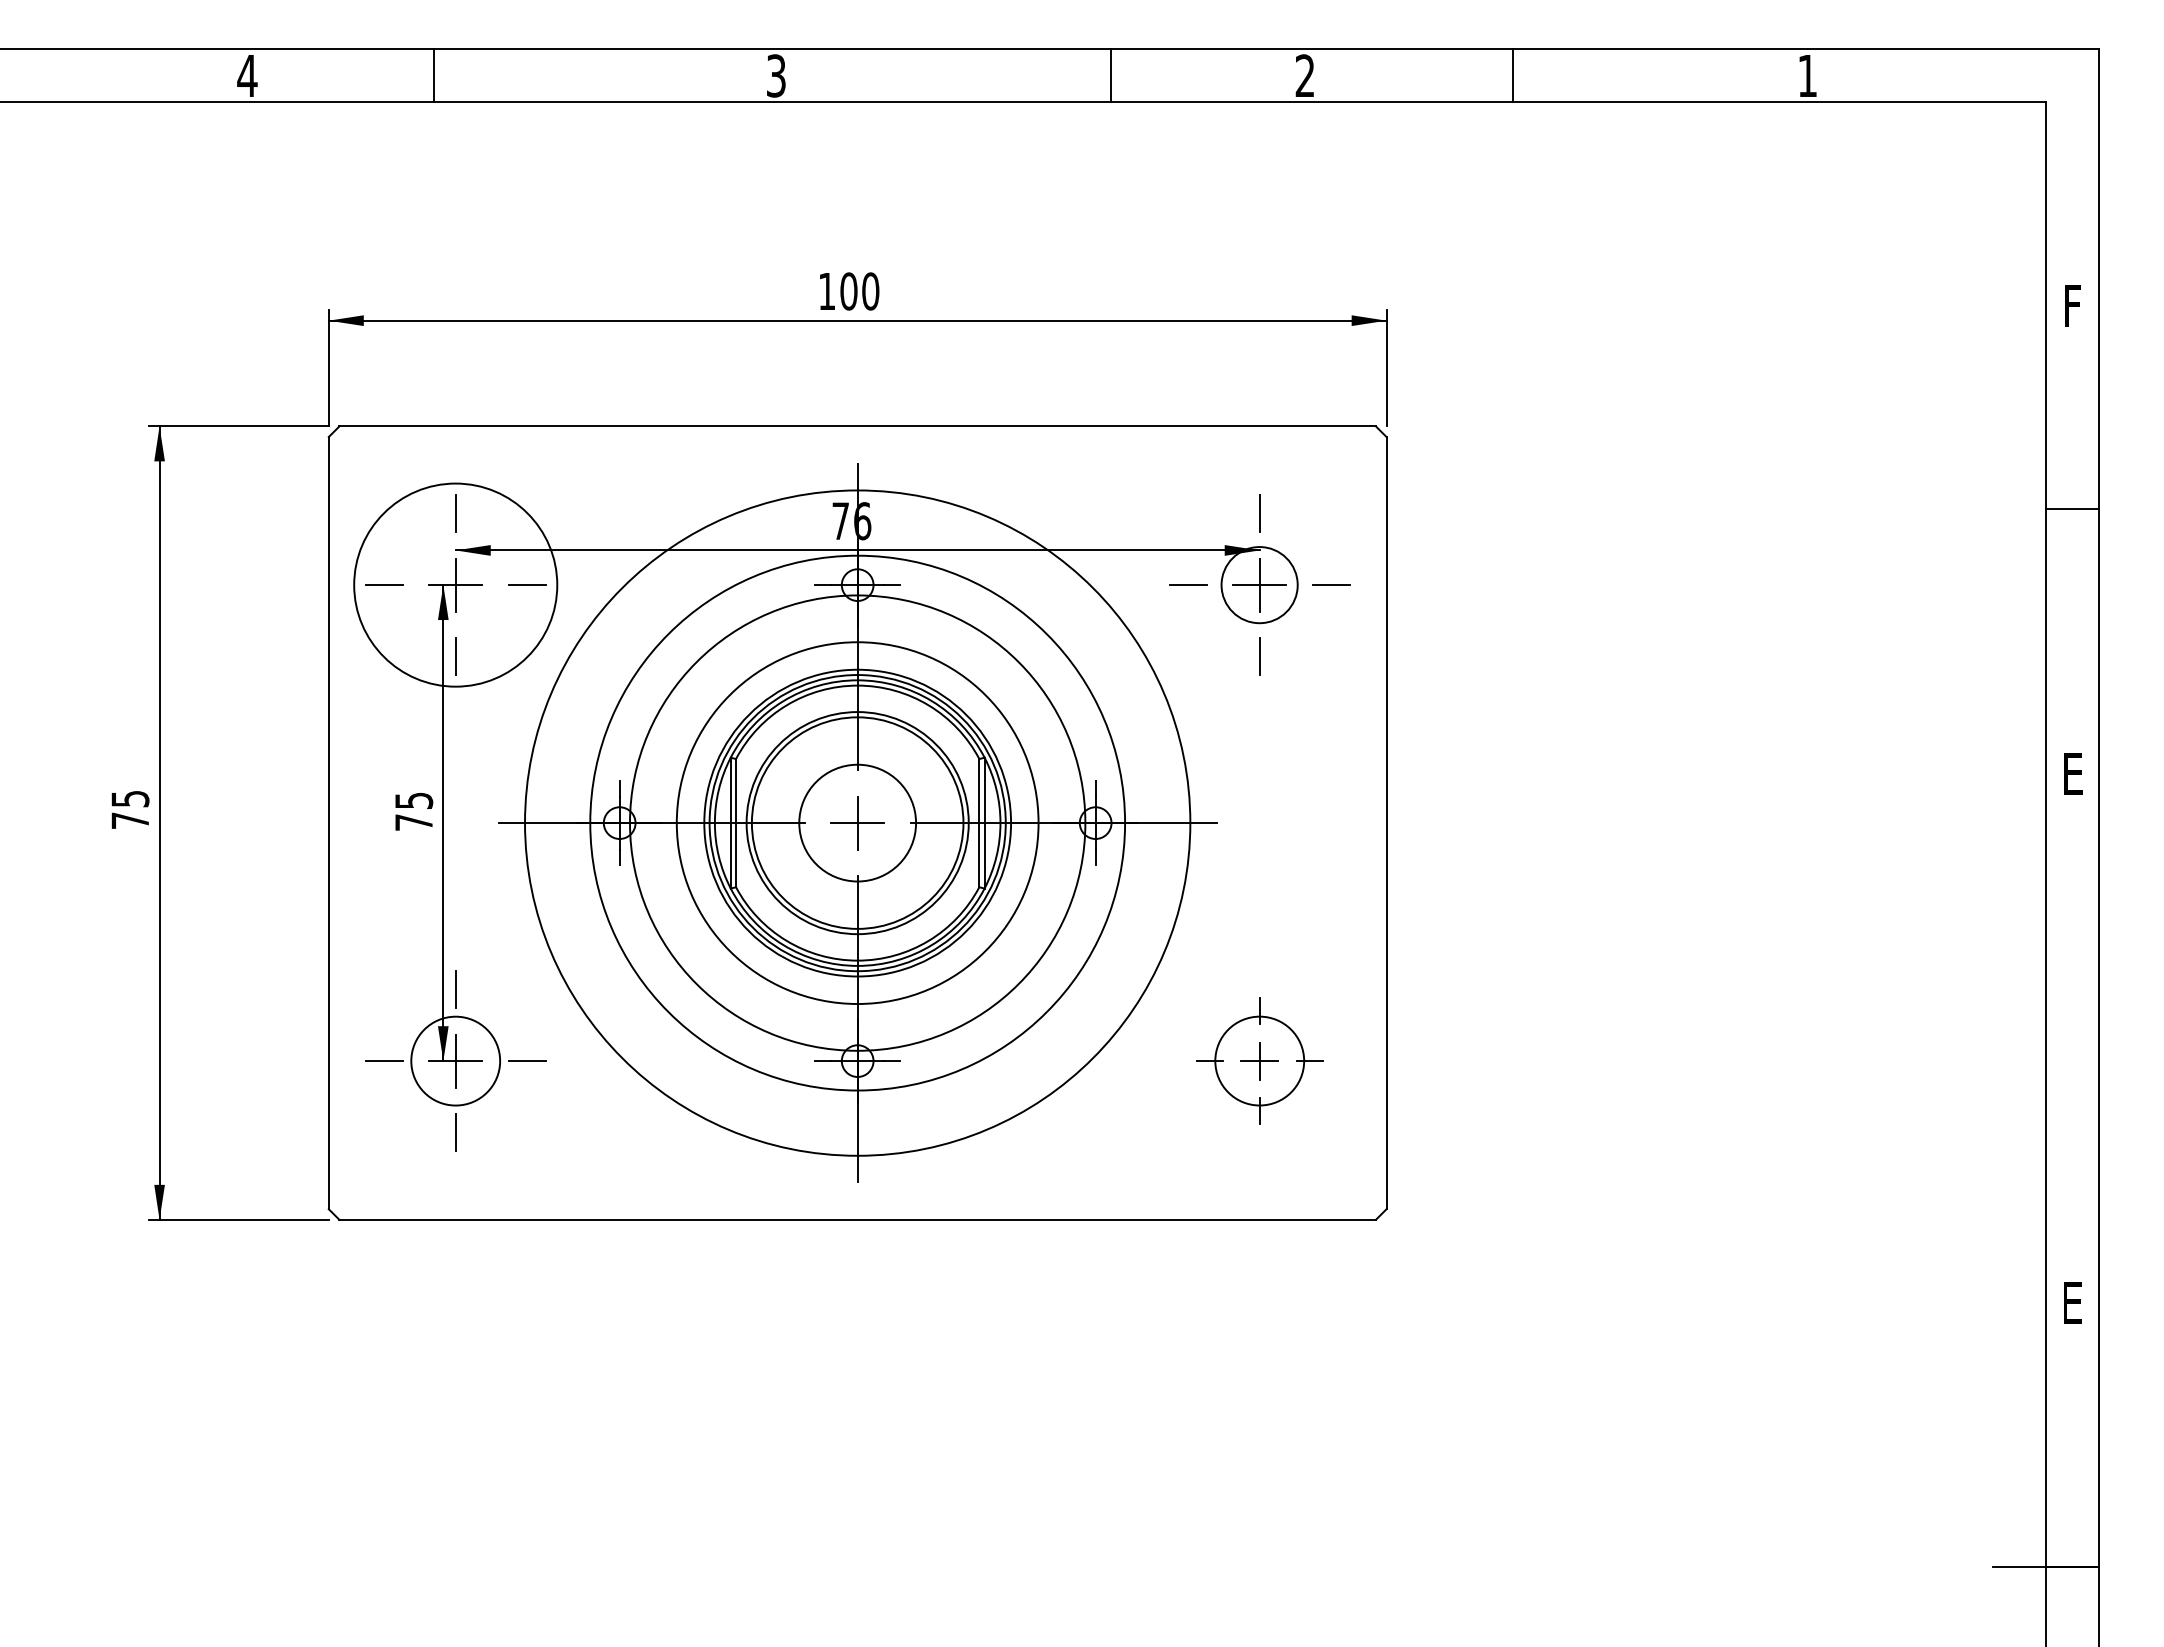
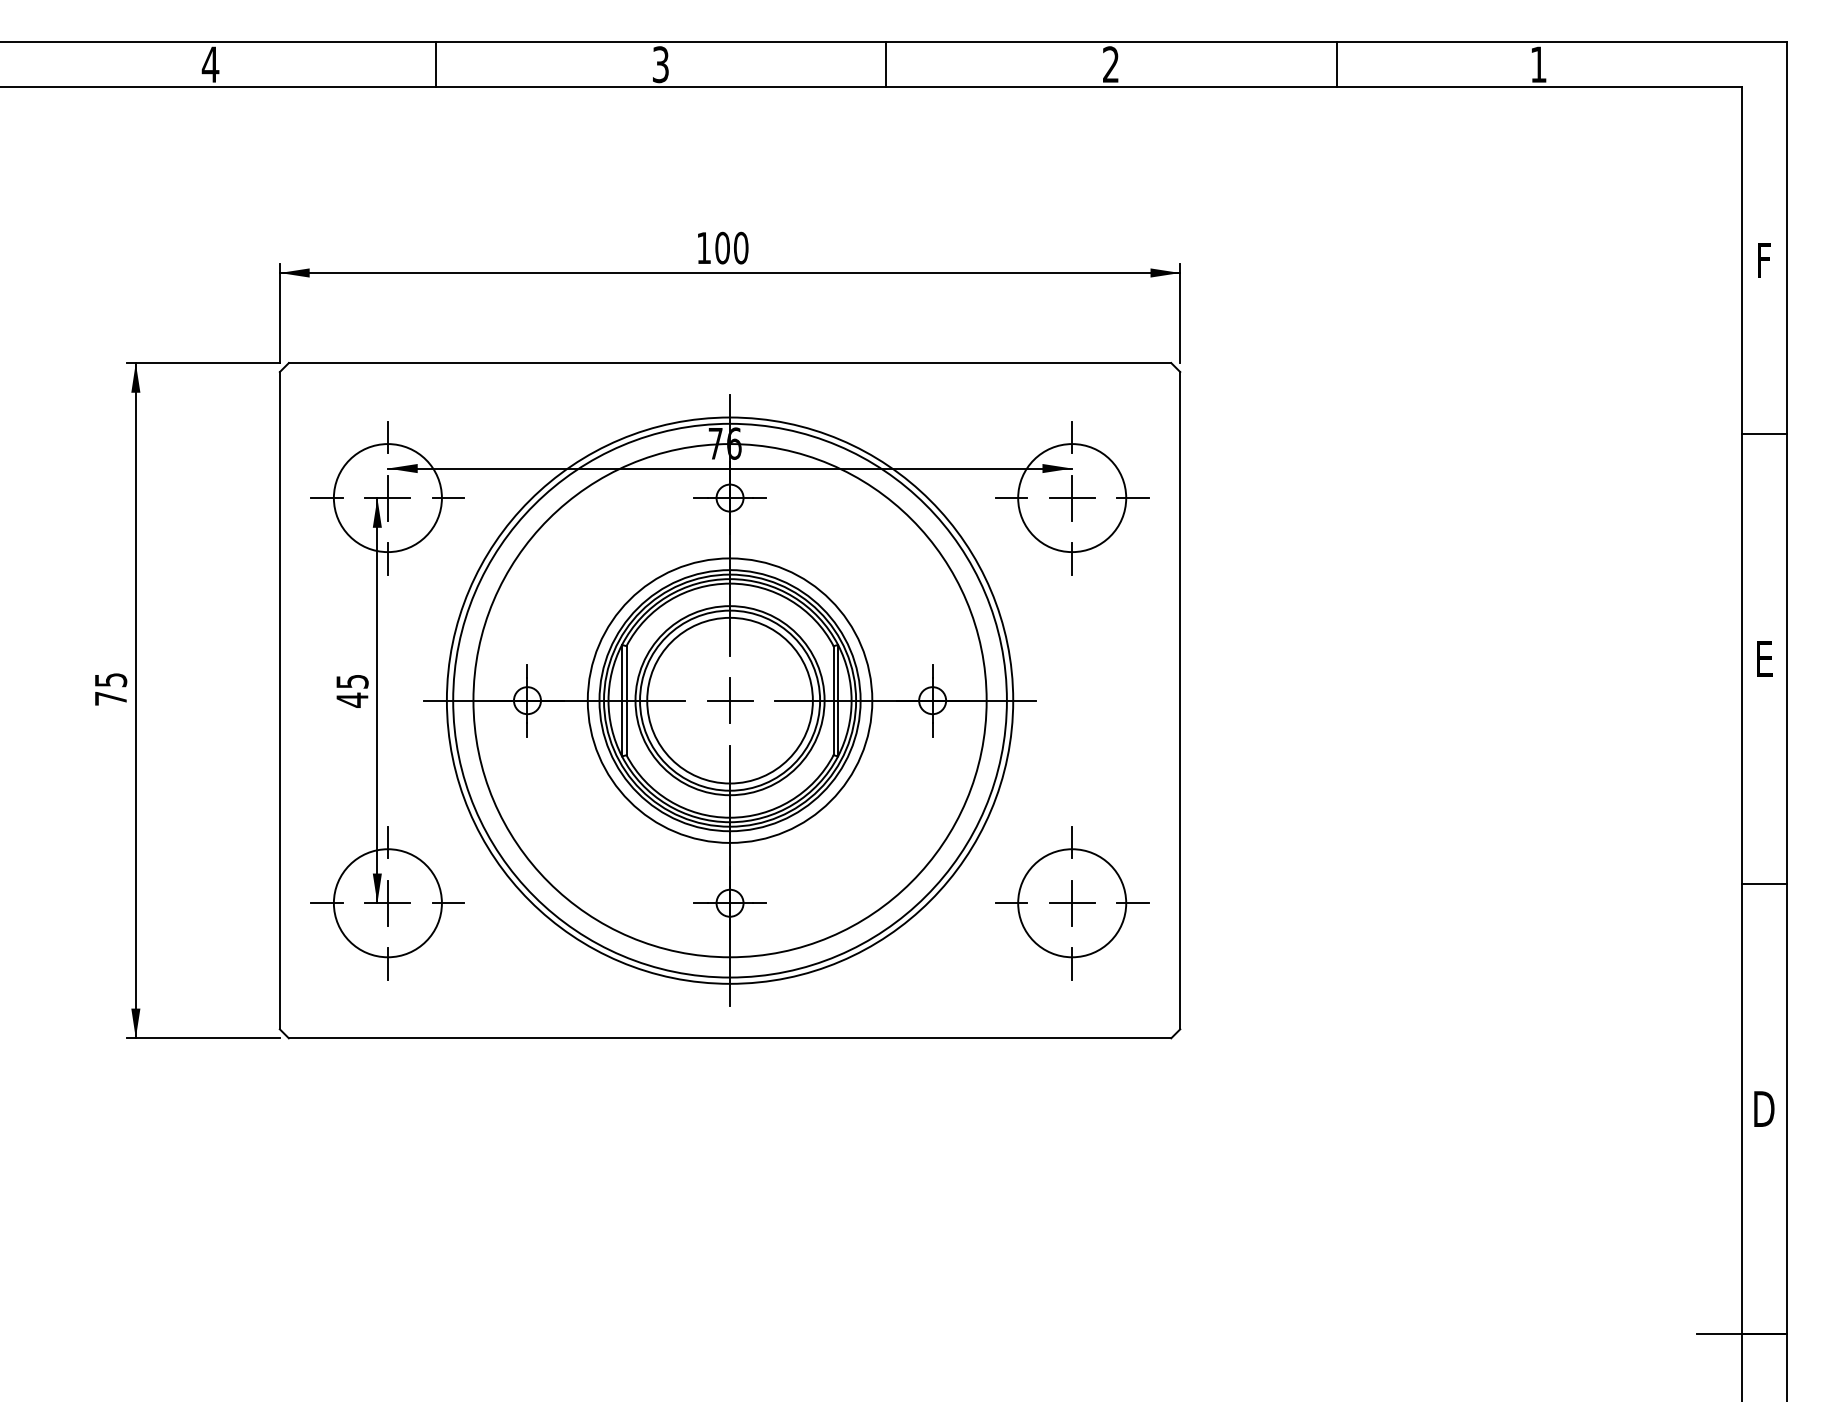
line: (434, 75) -> (436, 64), moved
line: (1111, 75) -> (886, 64), moved
line: (1513, 75) -> (1336, 64), moved
circle: (455, 584) -> (387, 497), size x0.62
circle: (1259, 584) -> (1072, 497), size x1.67
text: (413, 822) -> (351, 700), 75 -> 45
circle: (857, 822) -> (729, 700), size x1.43
circle: (857, 822) -> (729, 700), size x1.67
circle: (857, 822) -> (729, 700), size x1.67
circle: (857, 823) -> (729, 701), size x0.62
line: (2072, 1038) -> (1764, 884), added
circle: (455, 1060) -> (387, 902), size x1.43
part: (1259, 1060) -> (1072, 902), size x1.43
text: (2072, 1302) -> (1764, 1108), E -> D

